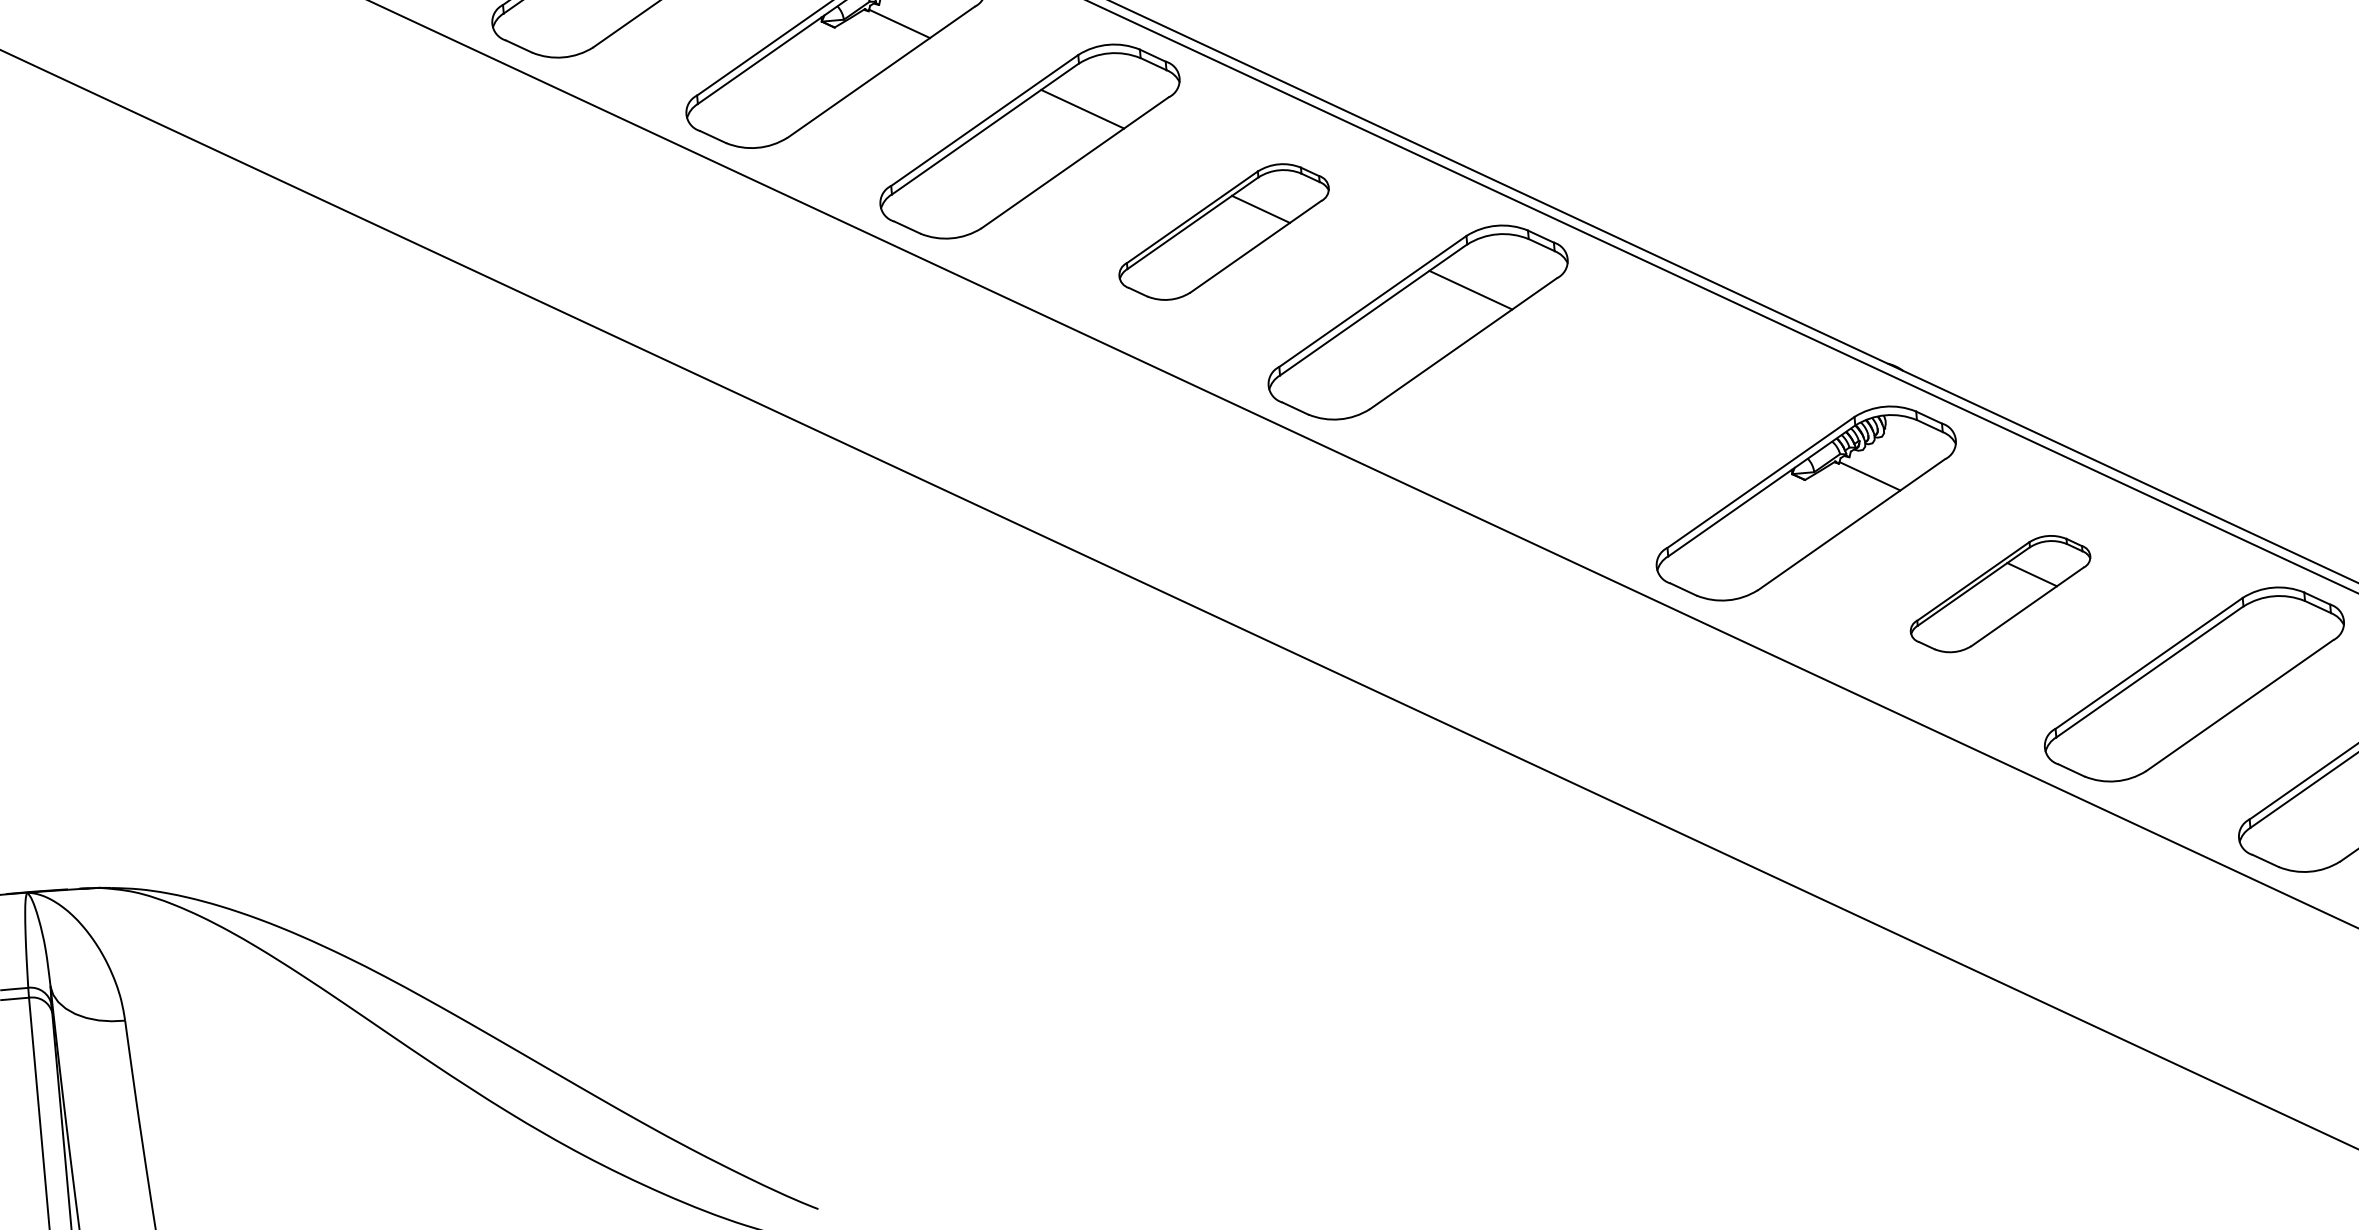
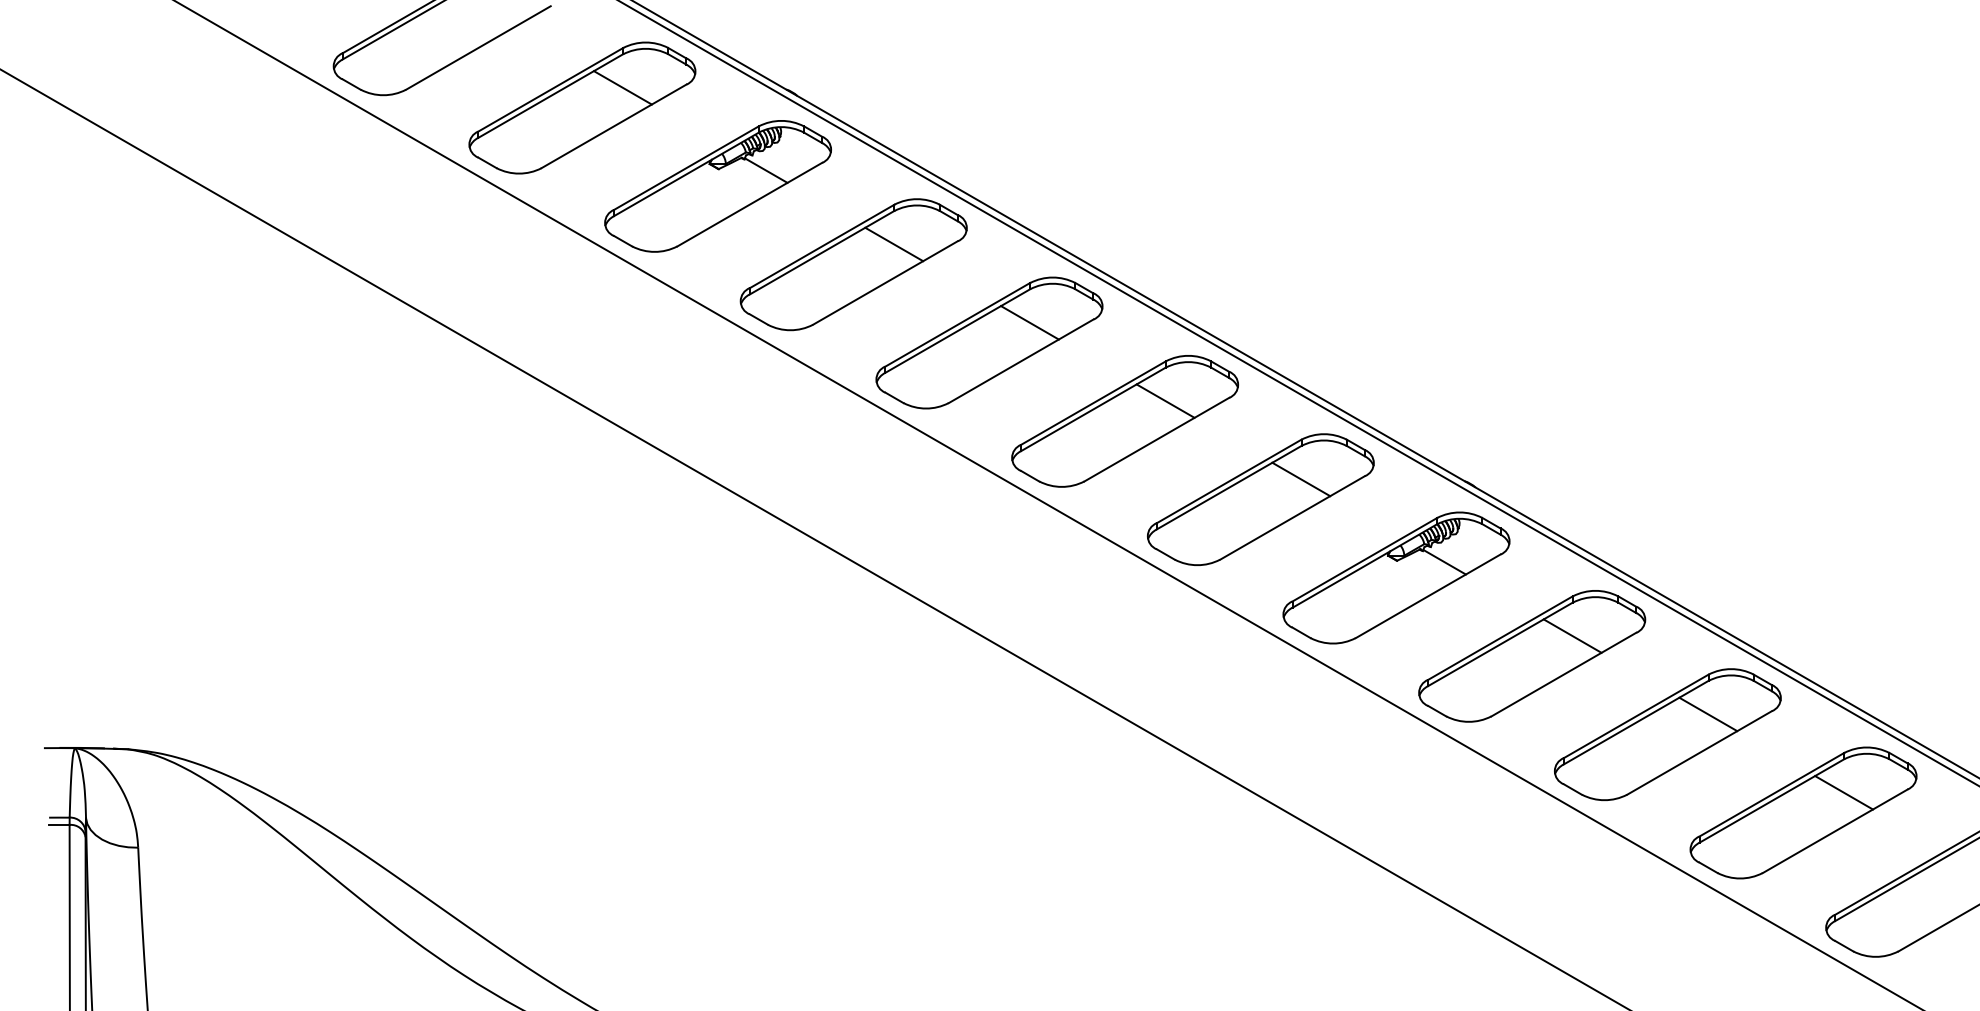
part: (1224, 231) -> (989, 342), size x1.43
part: (1611, 412) -> (1260, 499), added
part: (2000, 594) -> (1532, 656), size x1.67
line: (2247, 652) -> (1708, 714), added

